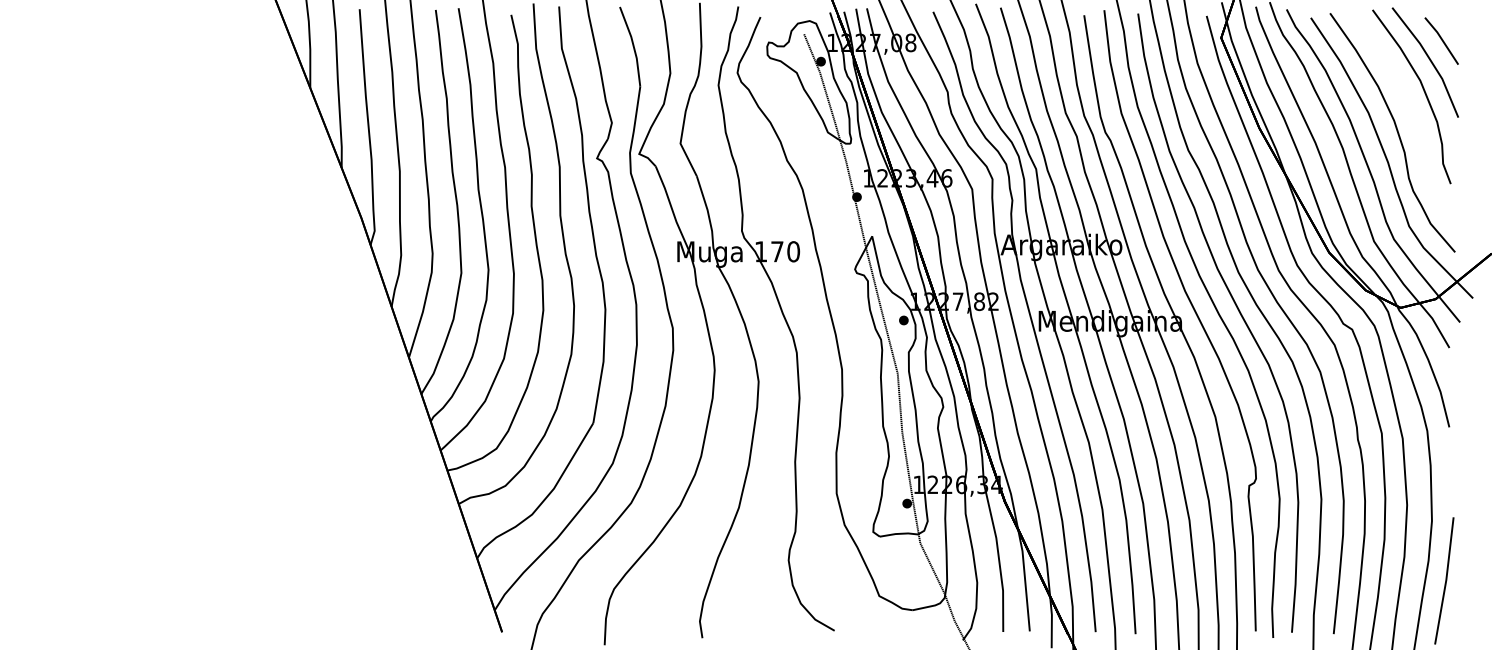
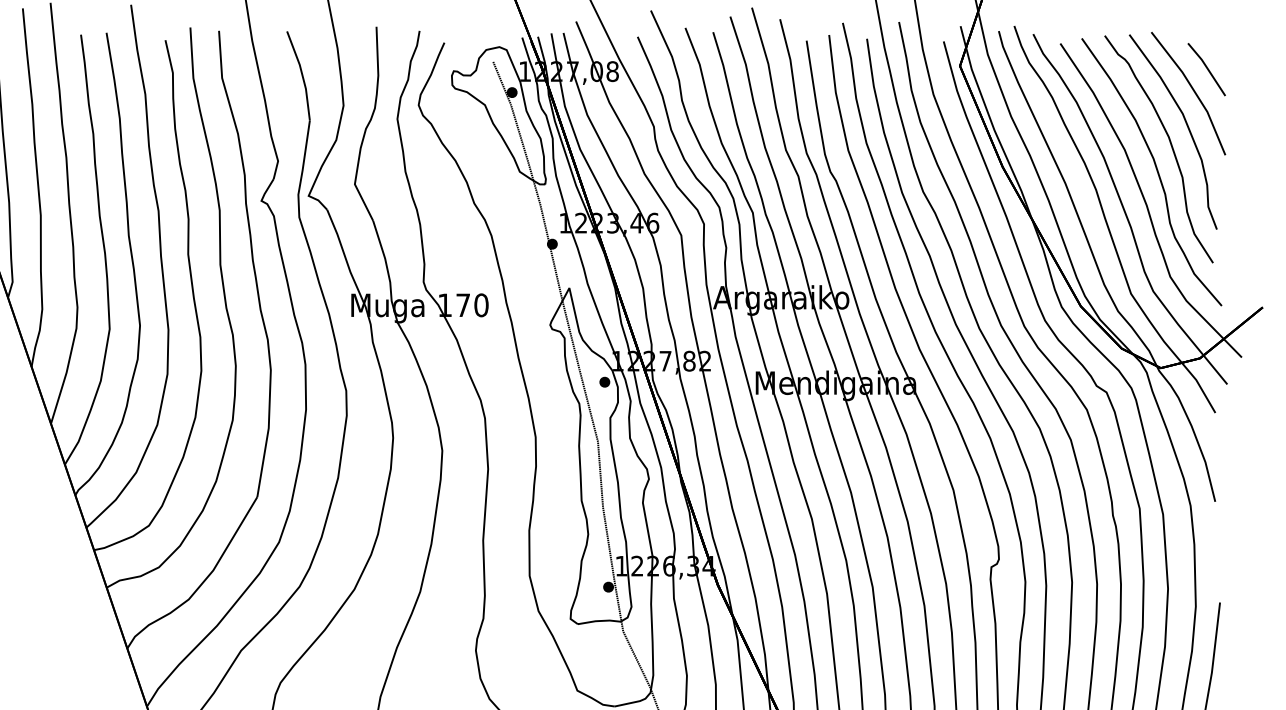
curve: (1409, 109) -> (1170, 146), added

